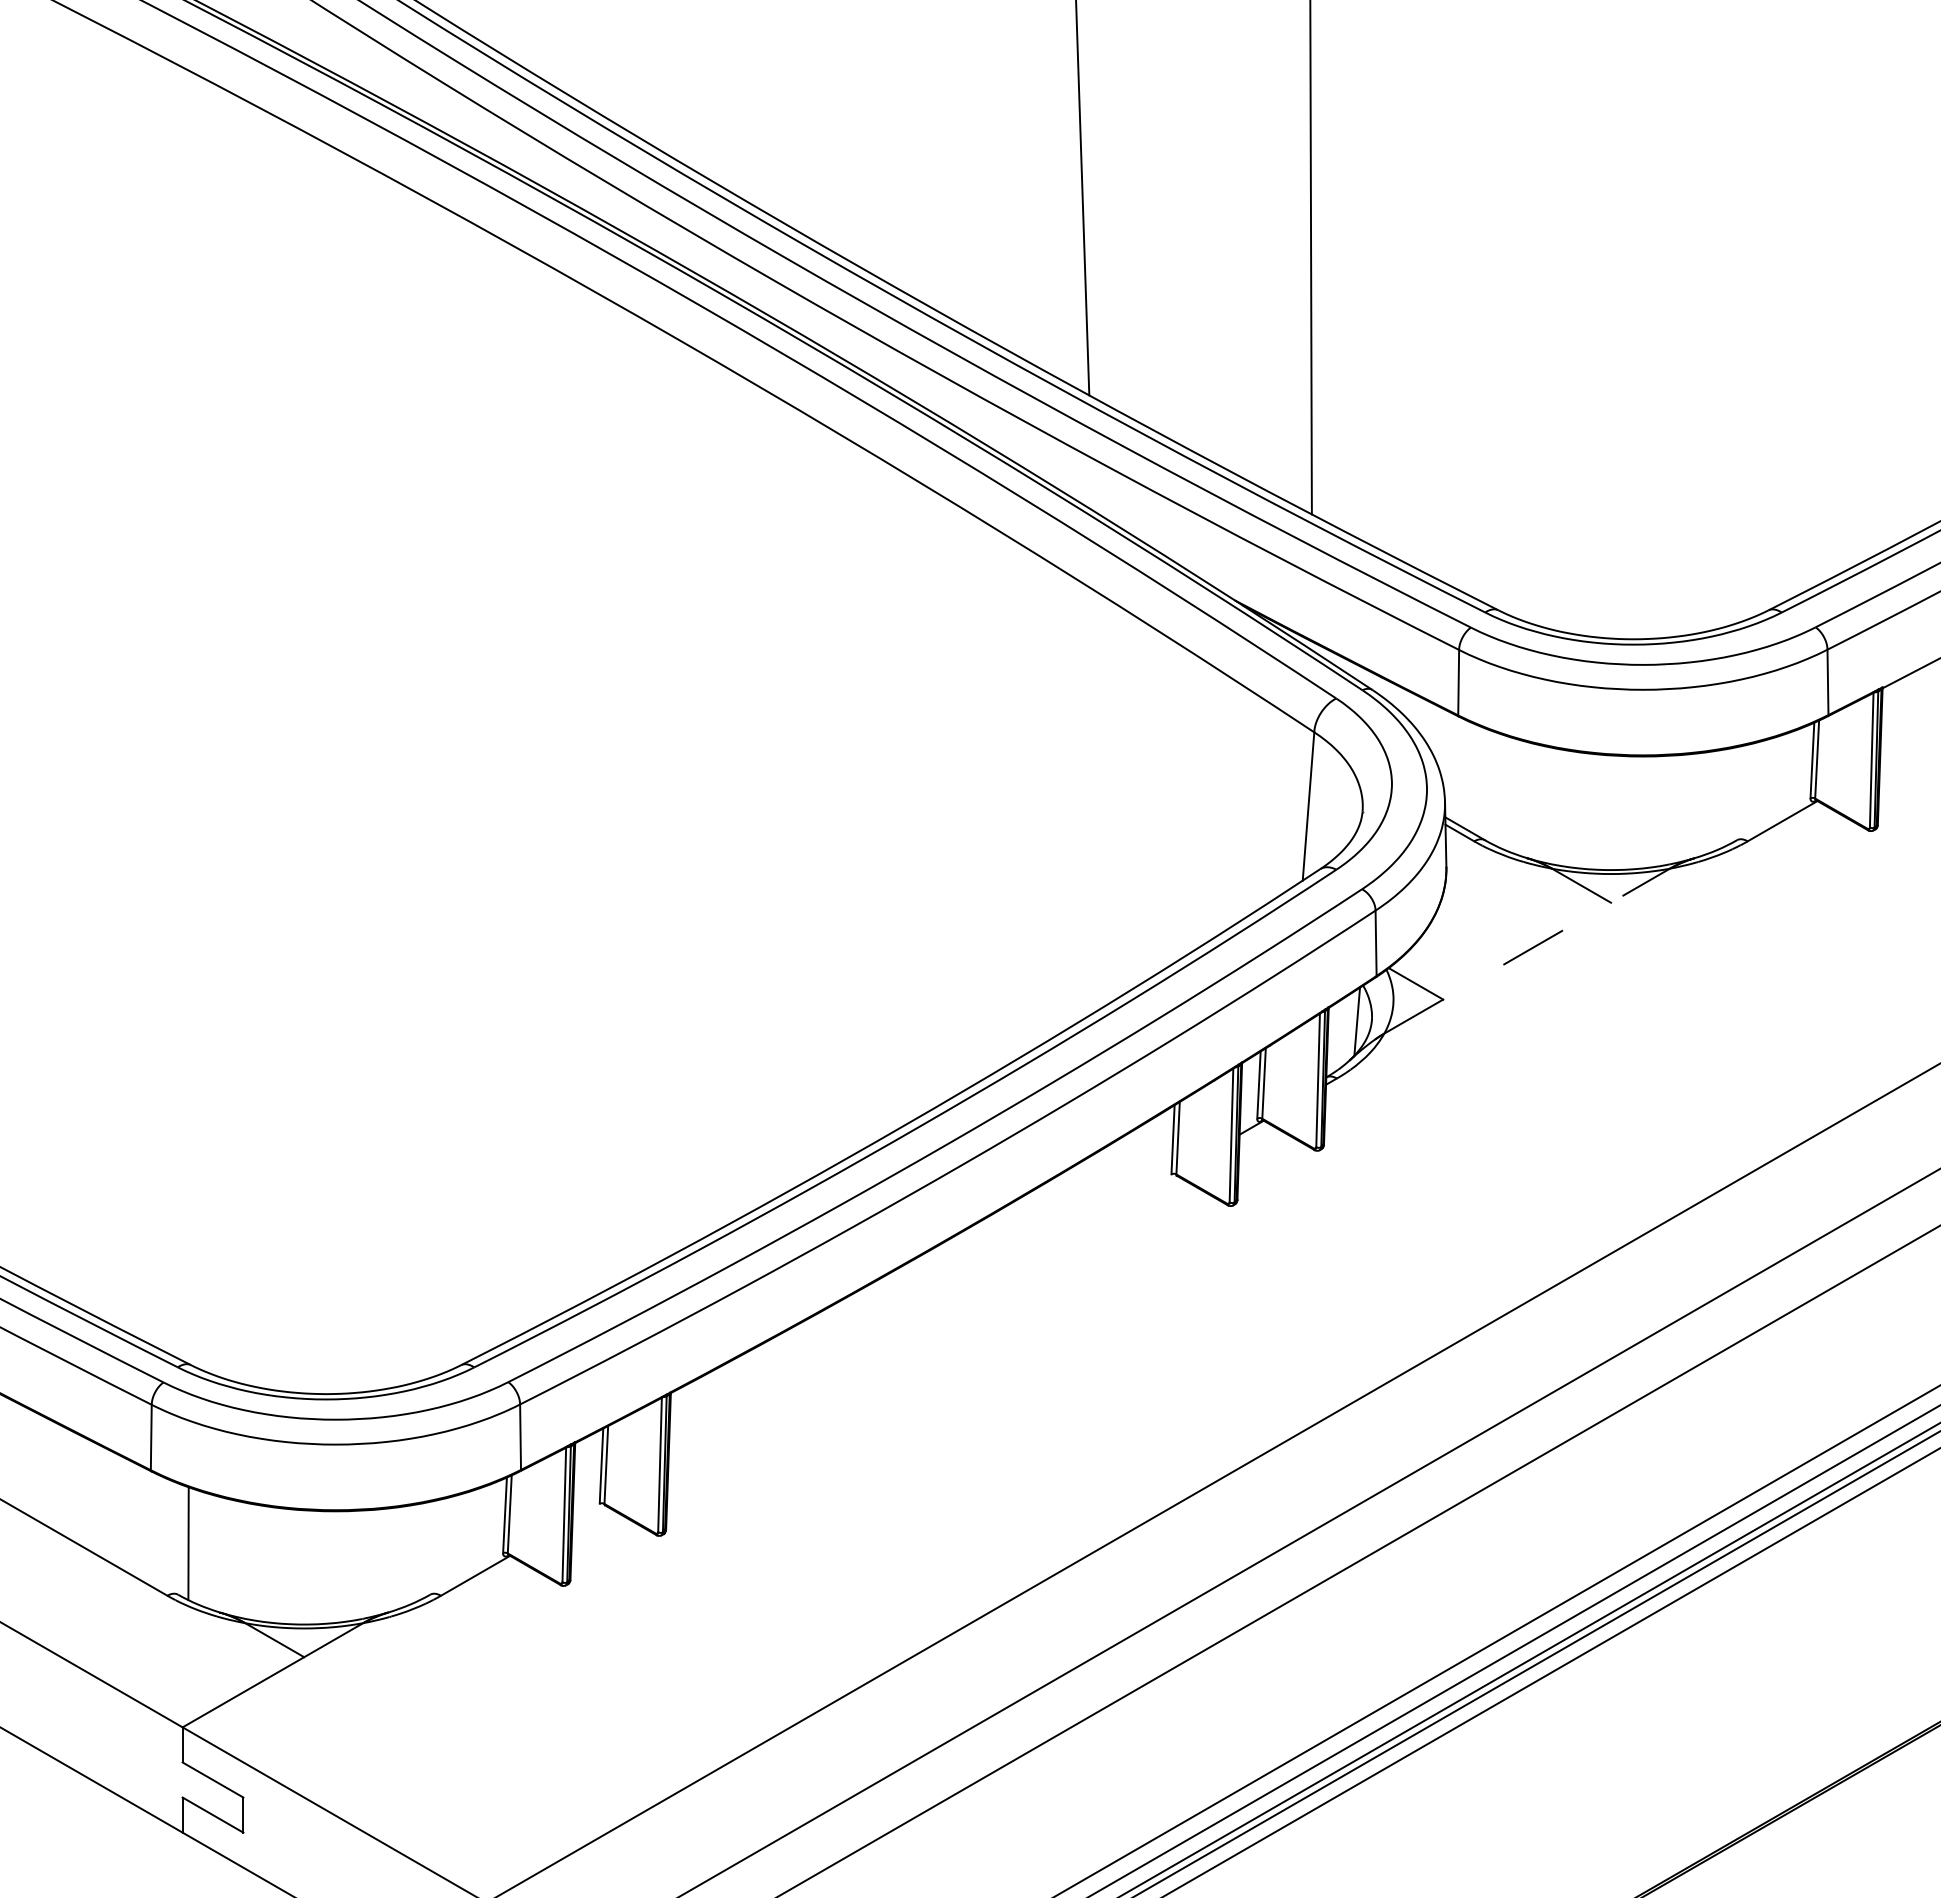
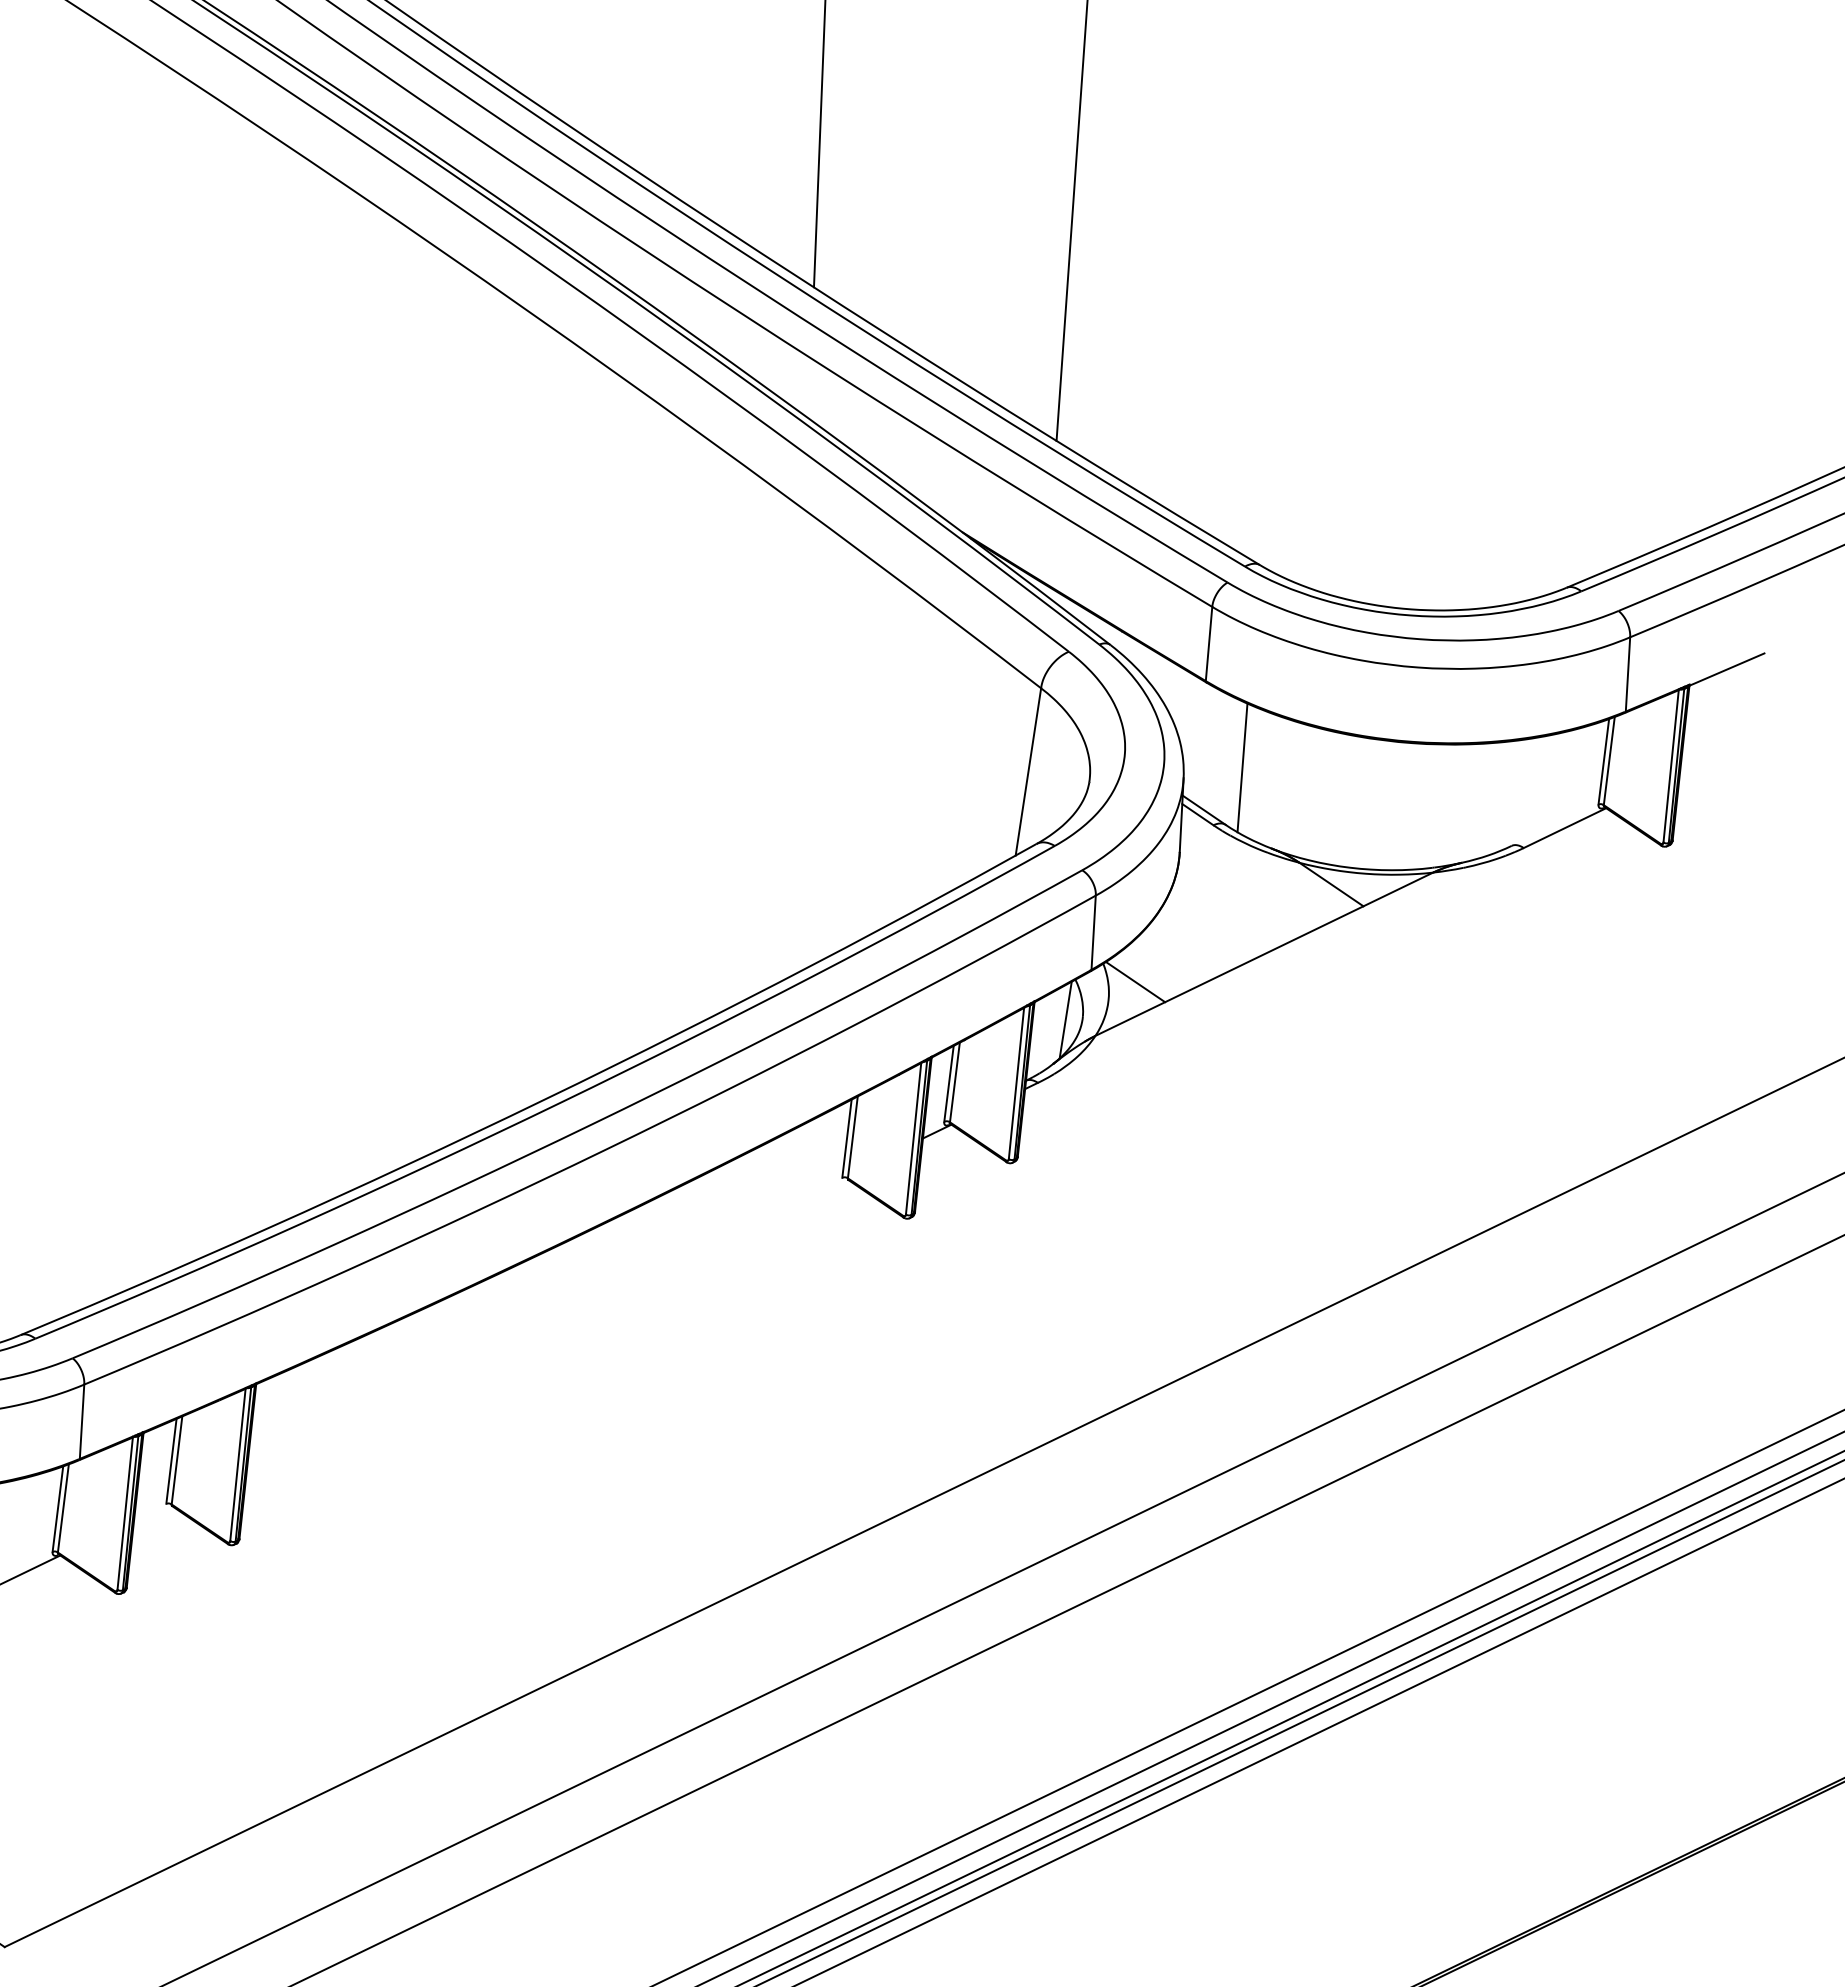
line: (1495, 788) -> (1242, 767), added
line: (1527, 951) -> (1264, 954), dashed -> solid

